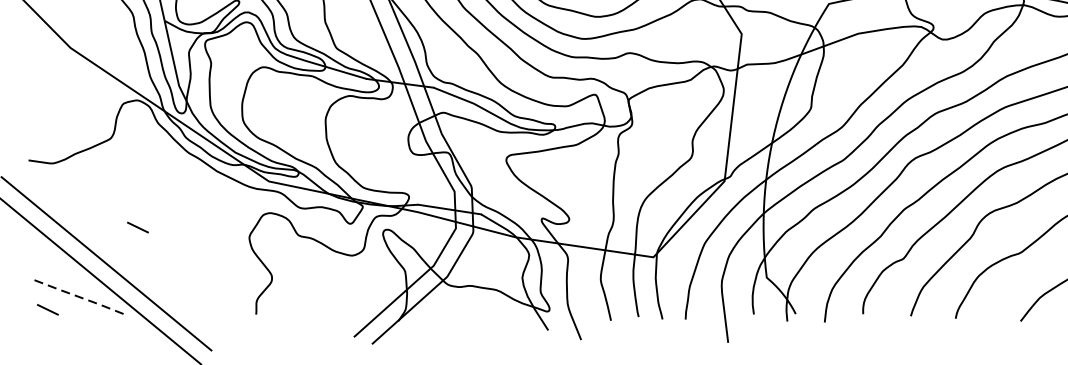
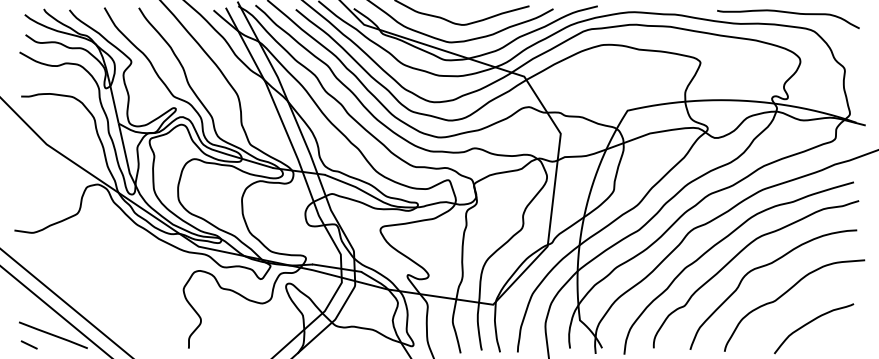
line: (136, 226) -> (97, 281), removed
line: (79, 297) -> (53, 335), dashed -> solid

